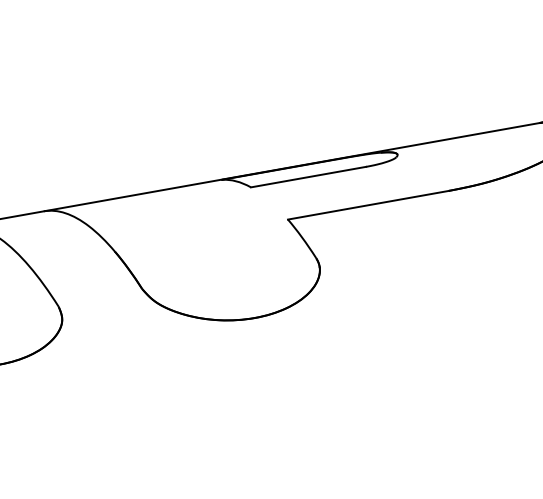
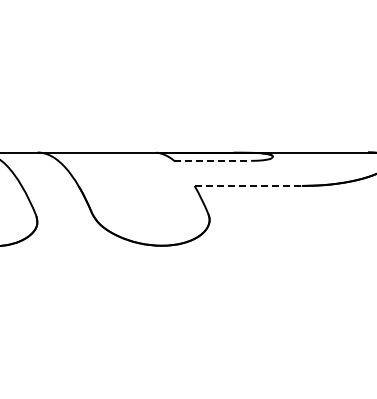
line: (309, 176) -> (213, 160), solid -> dashed
line: (368, 204) -> (248, 185), solid -> dashed

